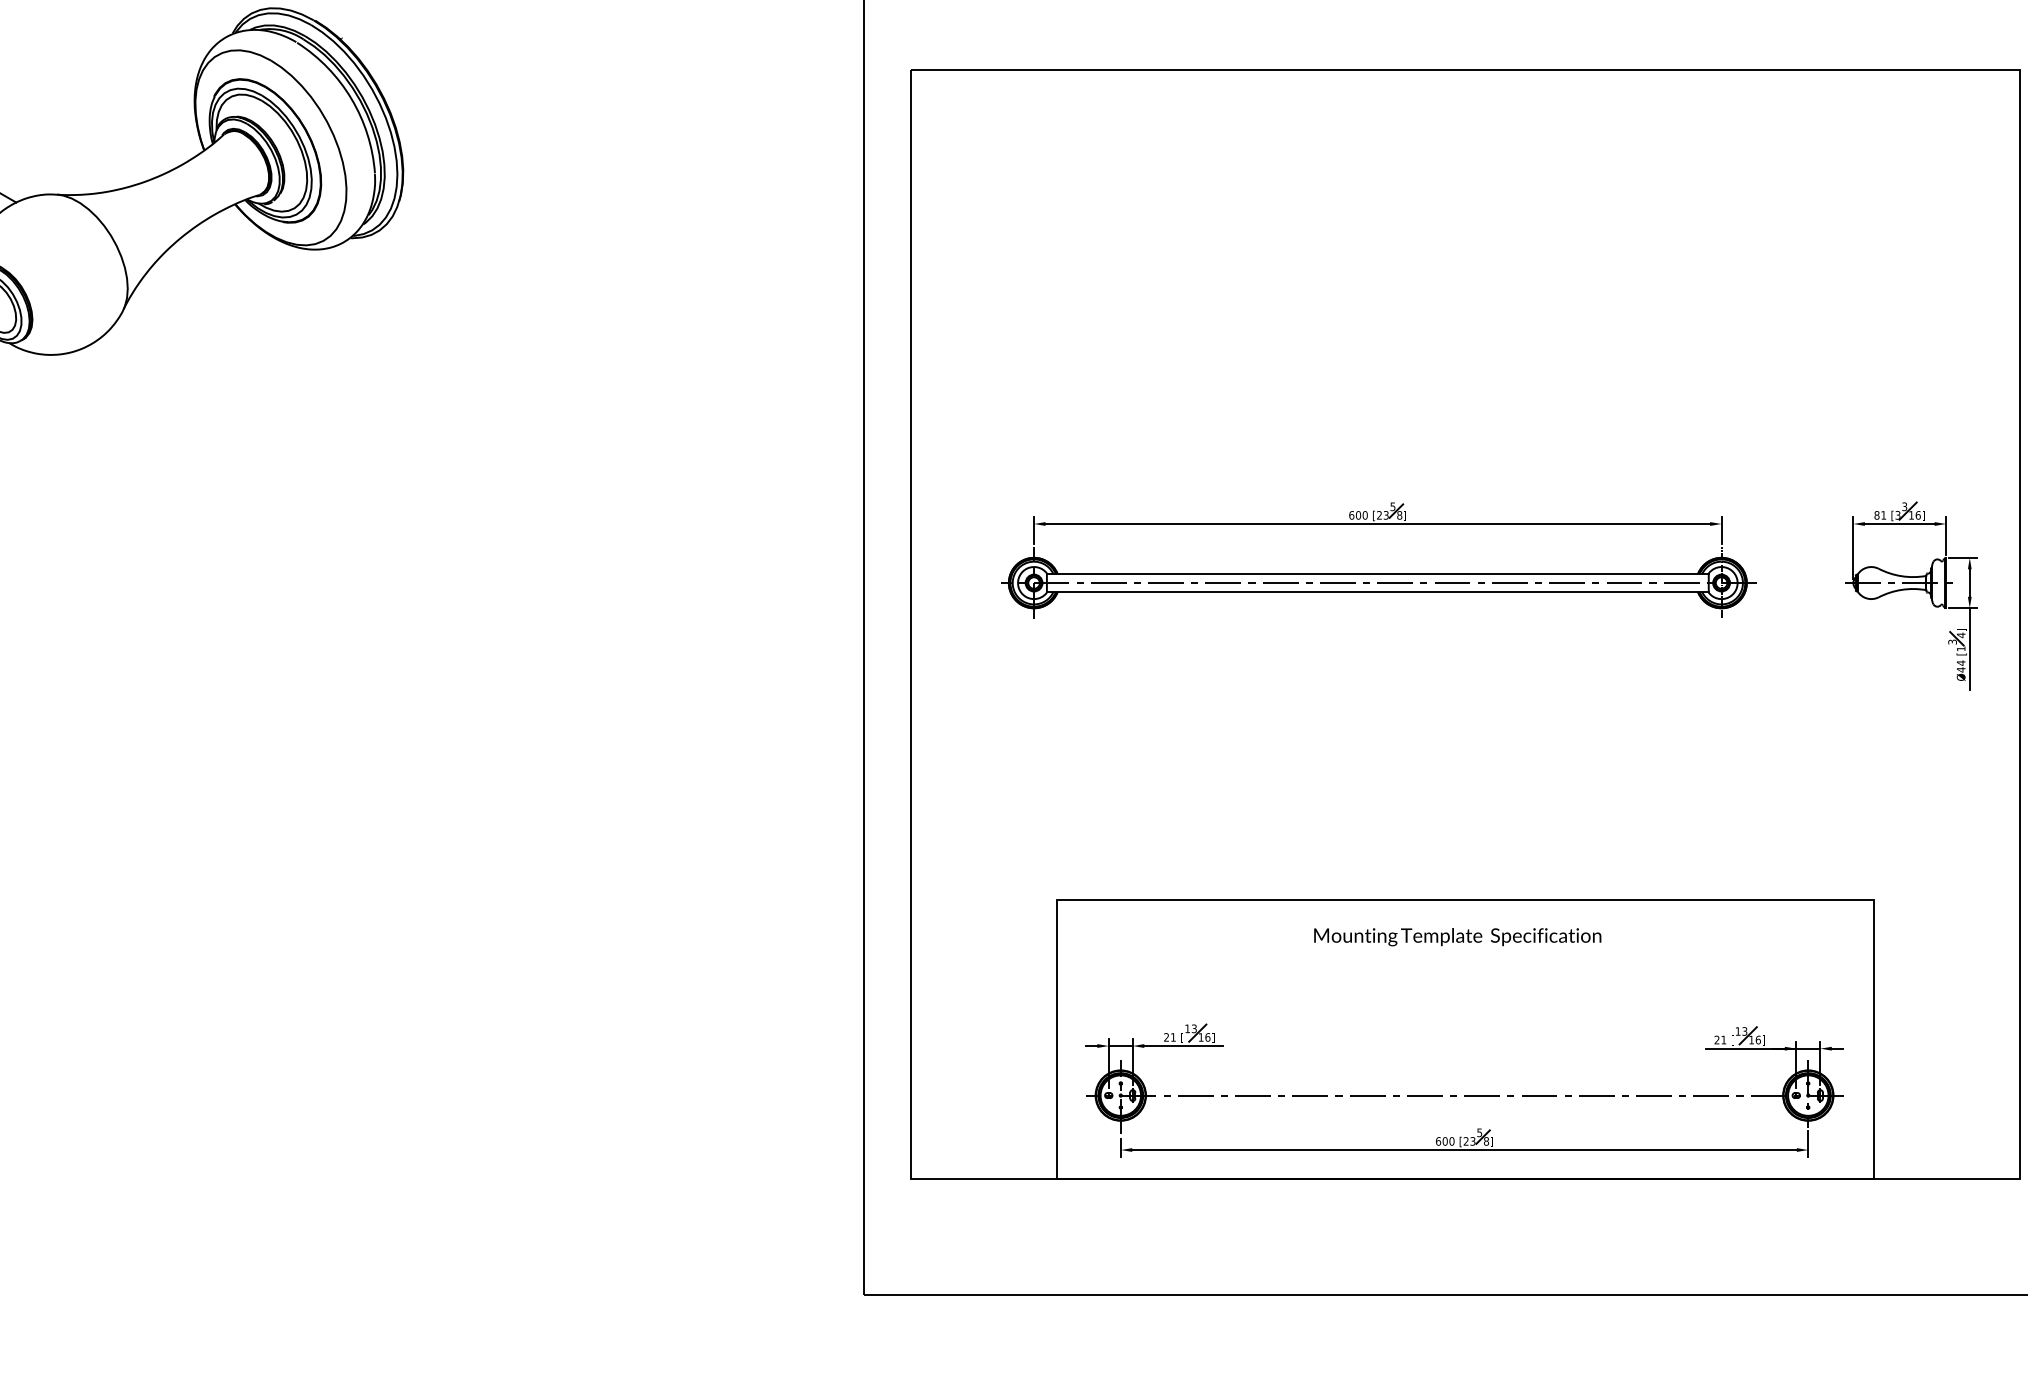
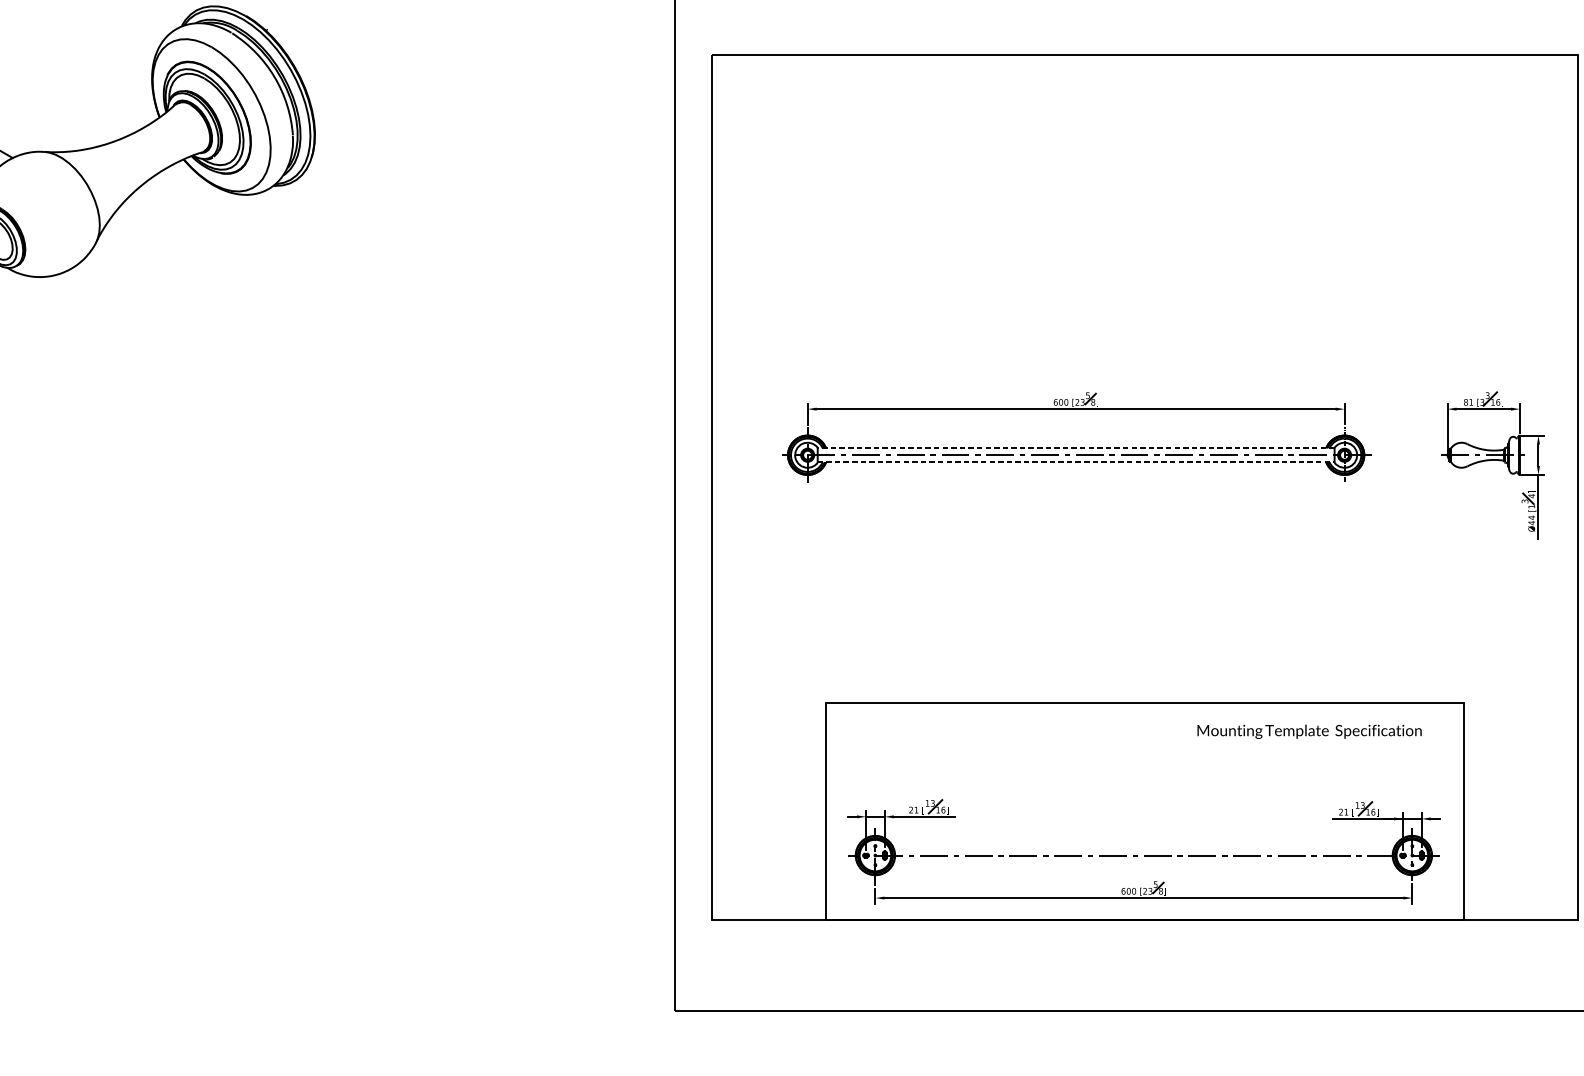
line: (1377, 574) -> (1075, 448), solid -> dashed
line: (1377, 592) -> (1075, 462), solid -> dashed
text: (1457, 937) -> (1309, 732), moved

